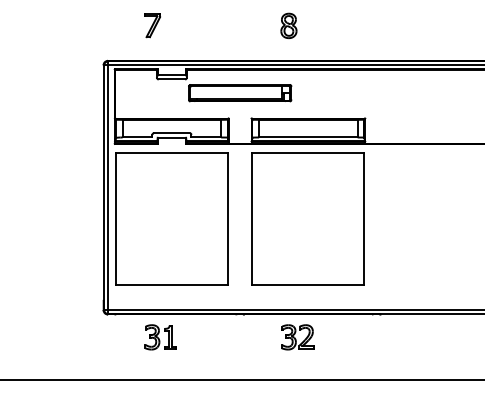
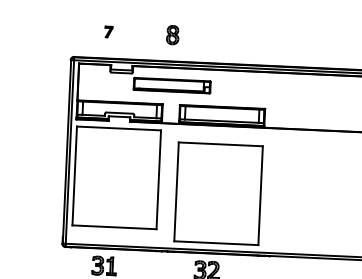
part: (152, 25) -> (108, 31), size x0.6
part: (288, 25) -> (172, 34), moved
part: (307, 218) -> (217, 193), moved

